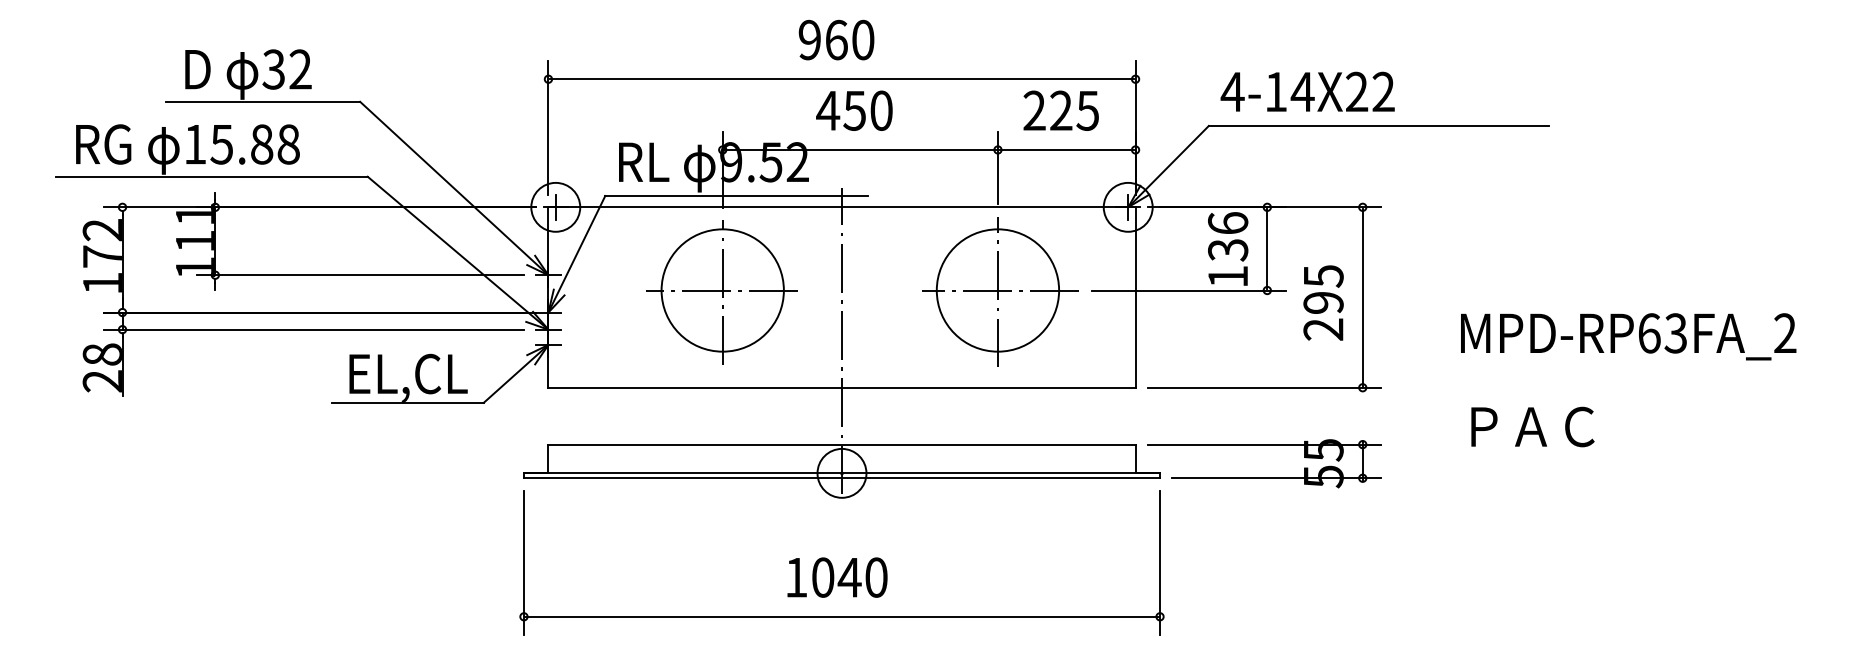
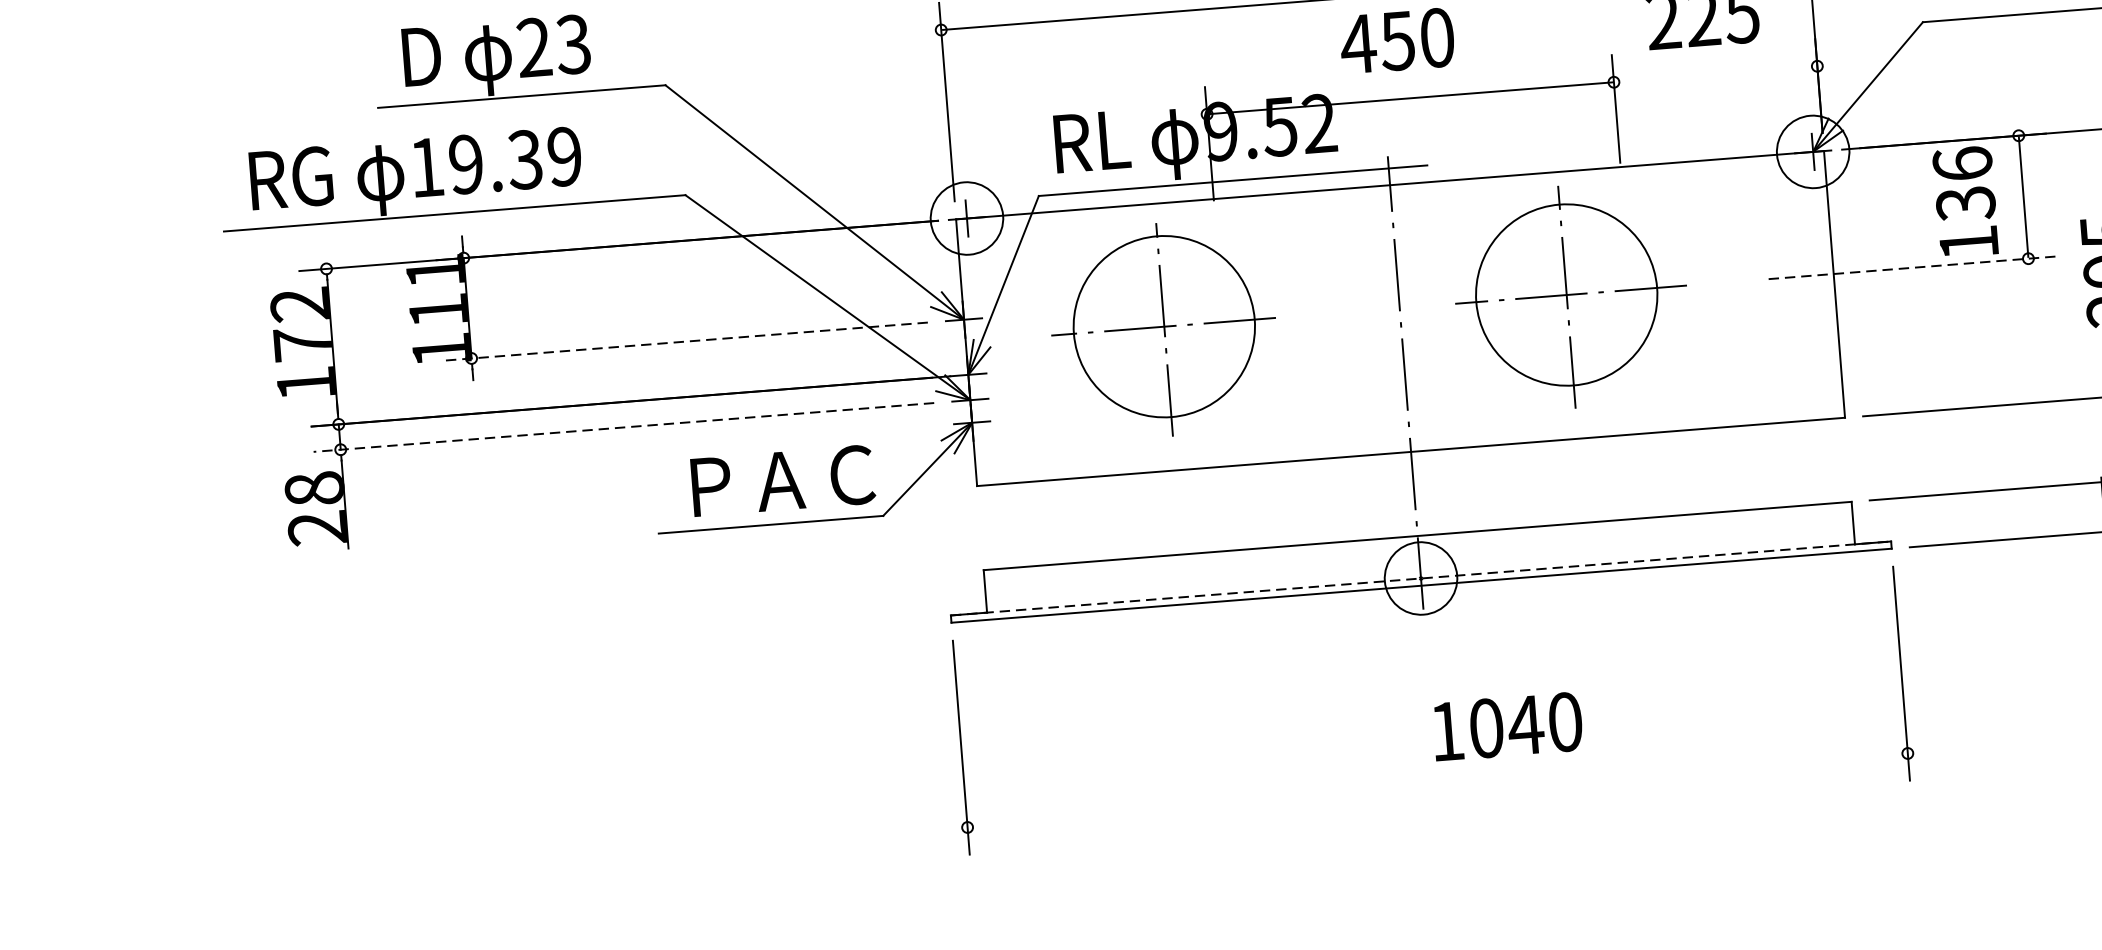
text: (286, 69) -> (552, 46), 32 -> 23
text: (254, 144) -> (514, 160), 15.88 -> 19.39
line: (1066, 149) -> (1715, 73), removed
line: (359, 275) -> (684, 342), solid -> dashed
line: (1189, 290) -> (1913, 267), solid -> dashed
part: (1000, 291) -> (1570, 296), moved
part: (721, 292) -> (1162, 329), moved
line: (314, 329) -> (624, 427), solid -> dashed
text: (414, 377) -> (777, 486), EL,CL -> ＰＡＣ
line: (842, 473) -> (1421, 578), solid -> dashed
text: (837, 577) -> (1507, 726), moved
line: (841, 616) -> (1436, 790), removed

